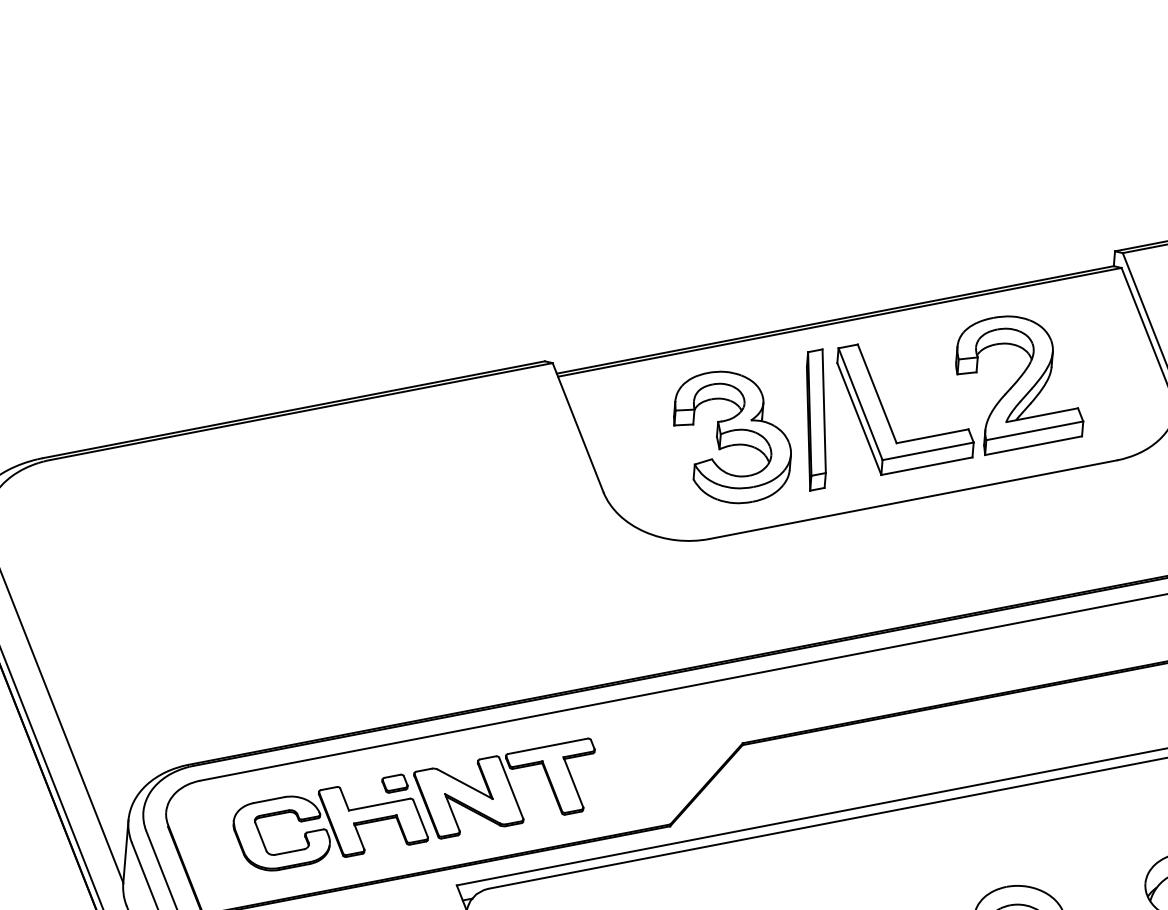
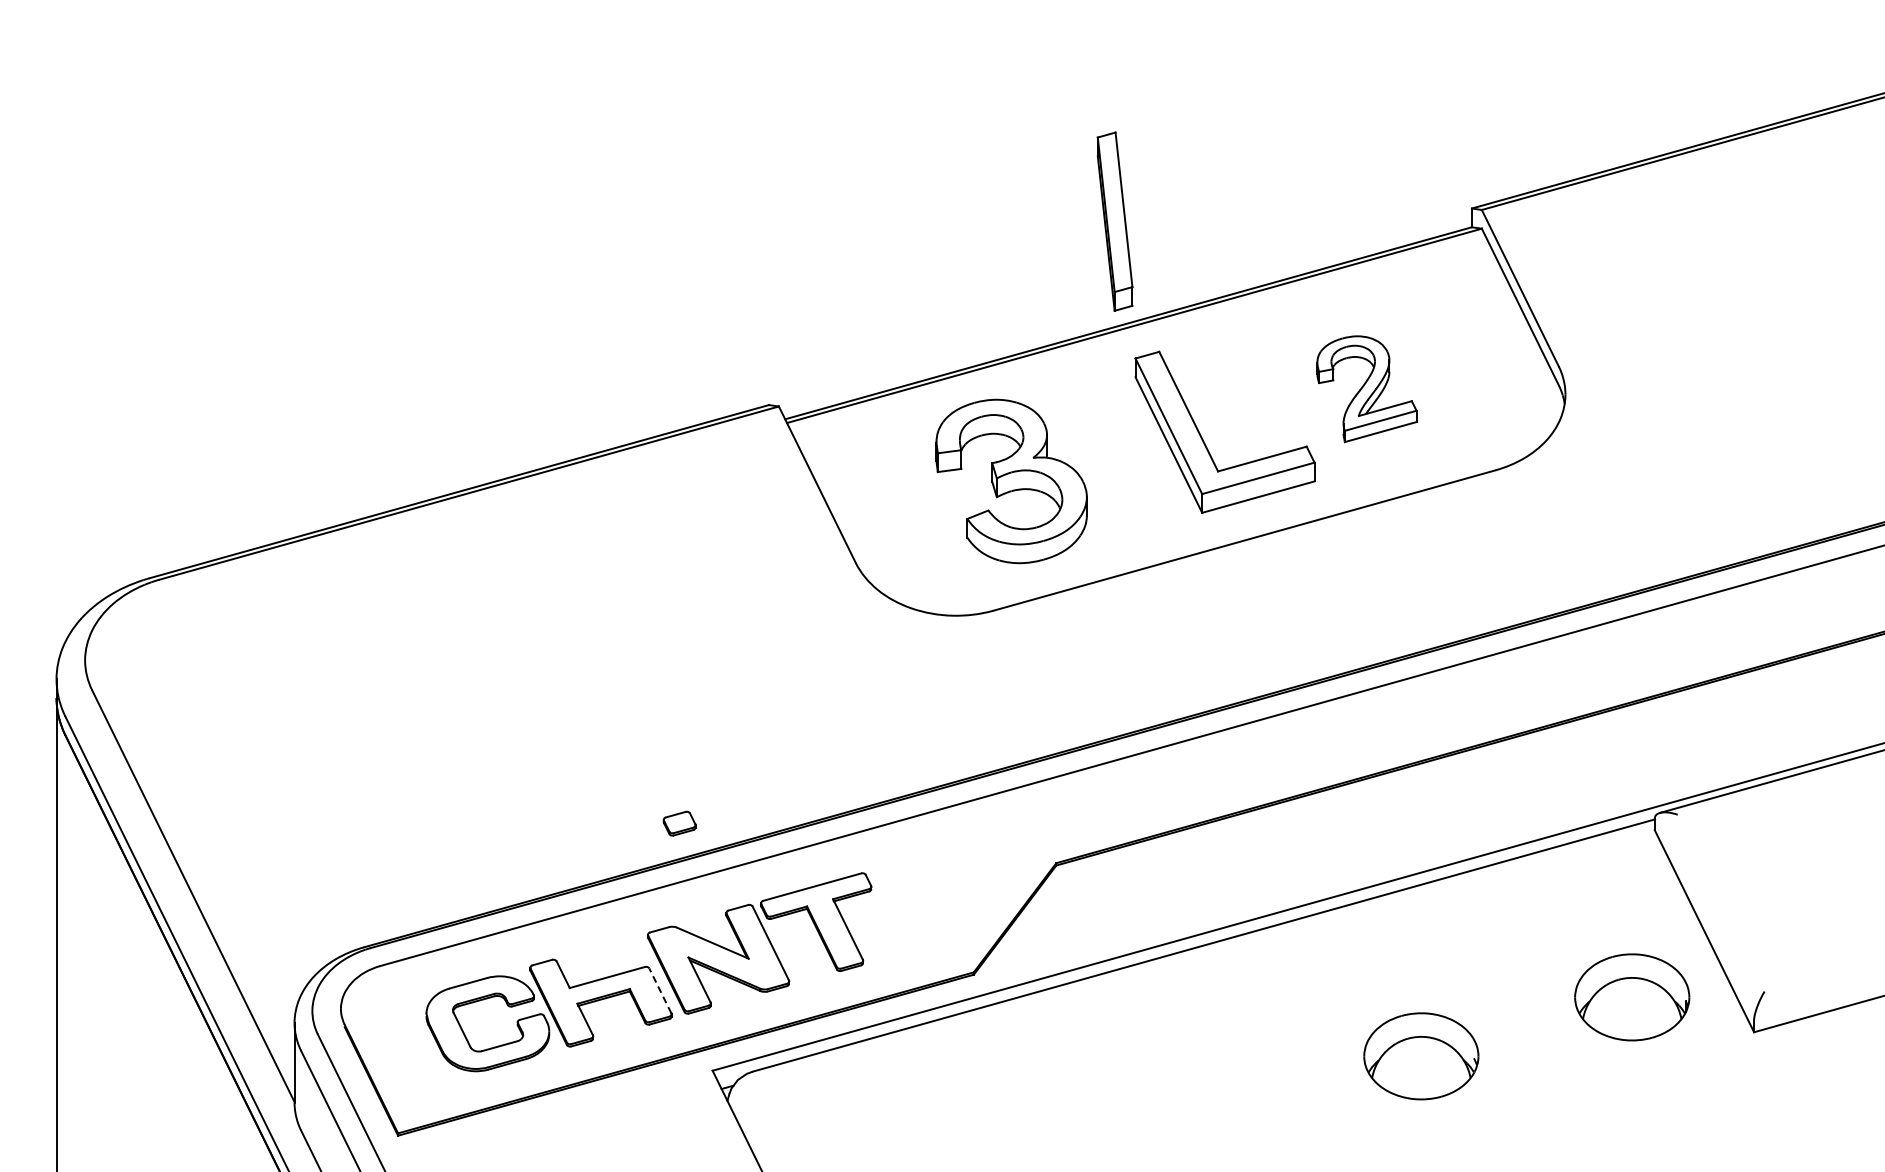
part: (1019, 387) -> (1366, 389), size x0.6
part: (815, 419) -> (1114, 221), moved
part: (394, 783) -> (679, 823), moved
line: (420, 818) -> (660, 990), solid -> dashed

